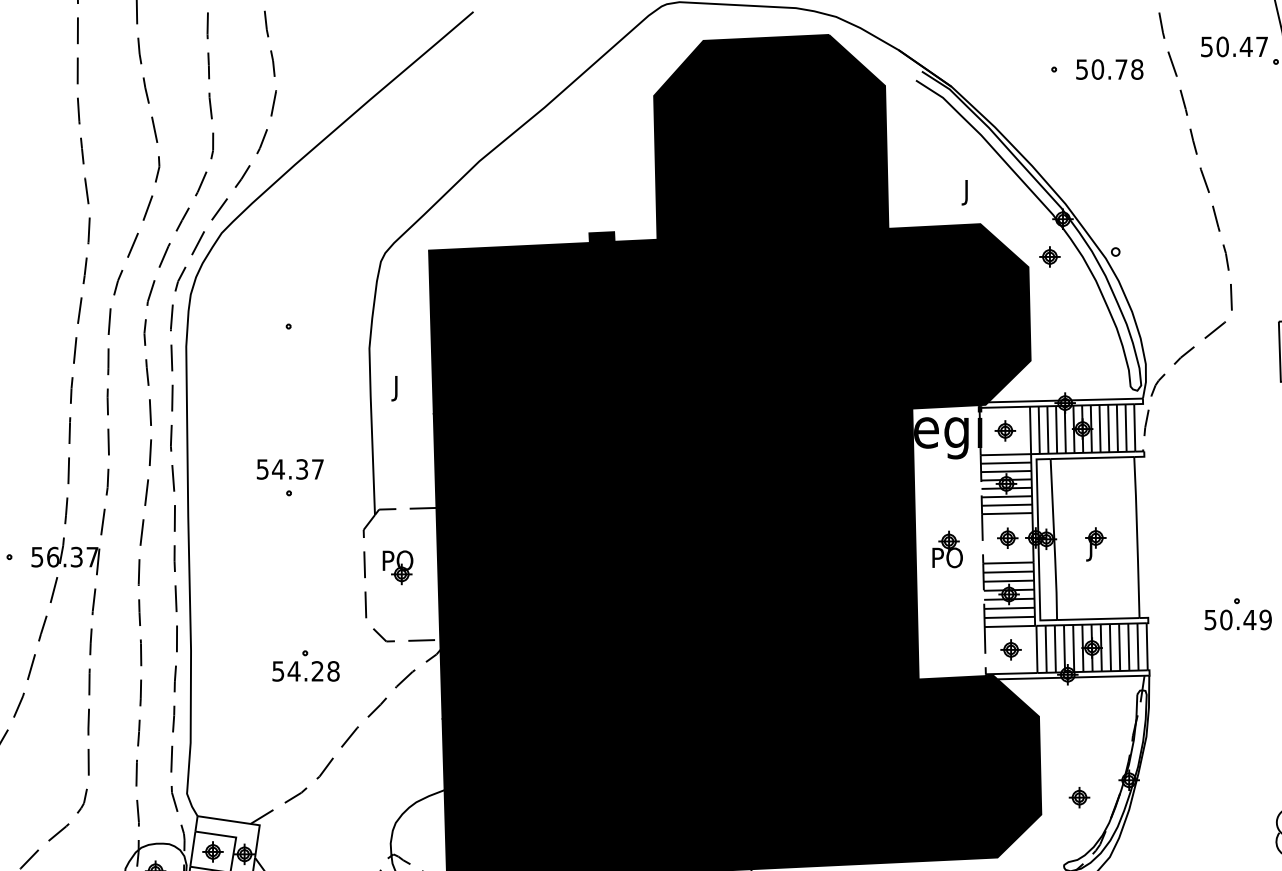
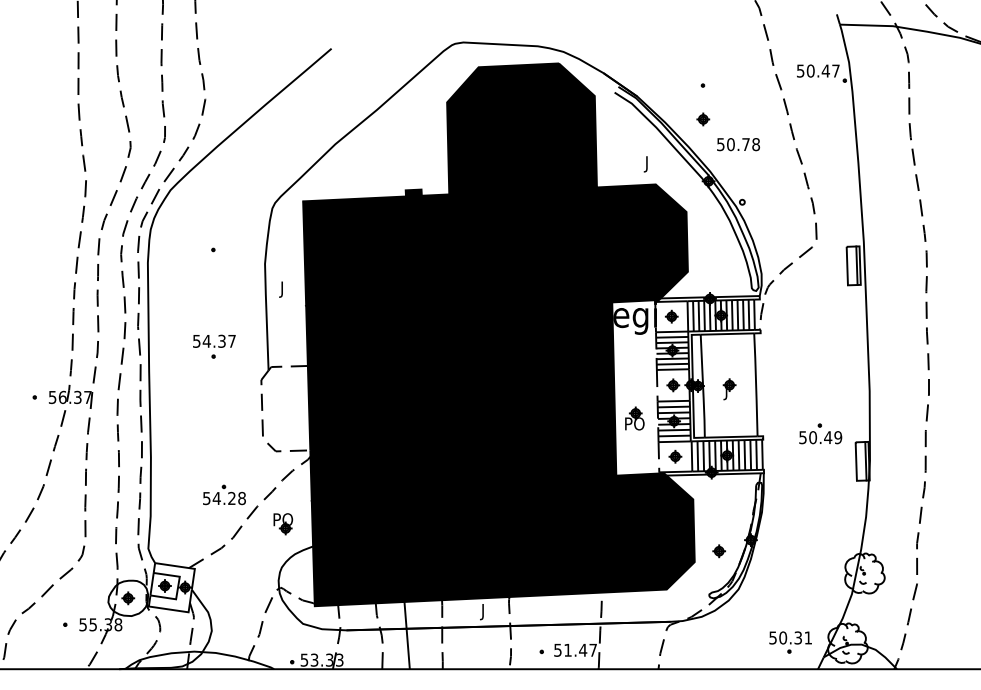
text: (1109, 69) -> (738, 144), moved
part: (1050, 257) -> (703, 119), moved
part: (947, 549) -> (634, 418), moved
part: (398, 568) -> (283, 524), moved
part: (306, 665) -> (224, 494), moved

